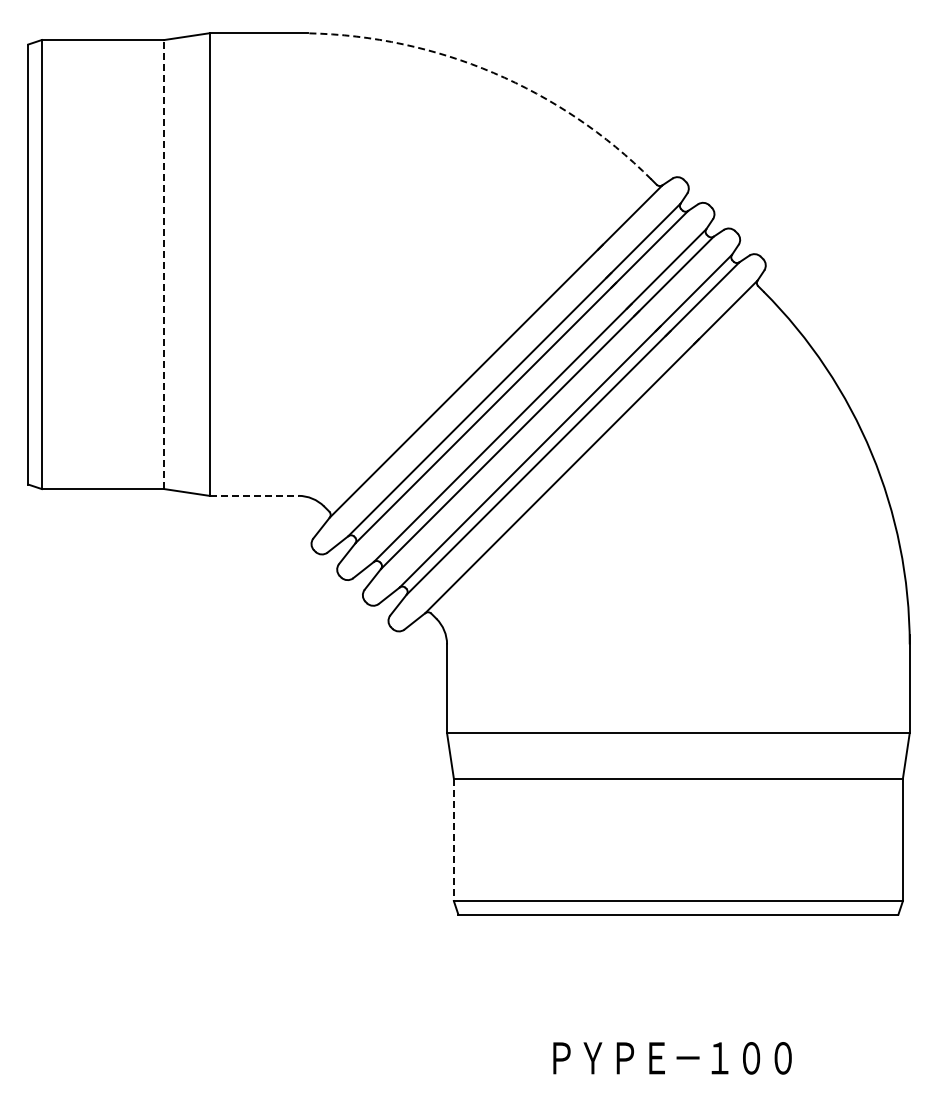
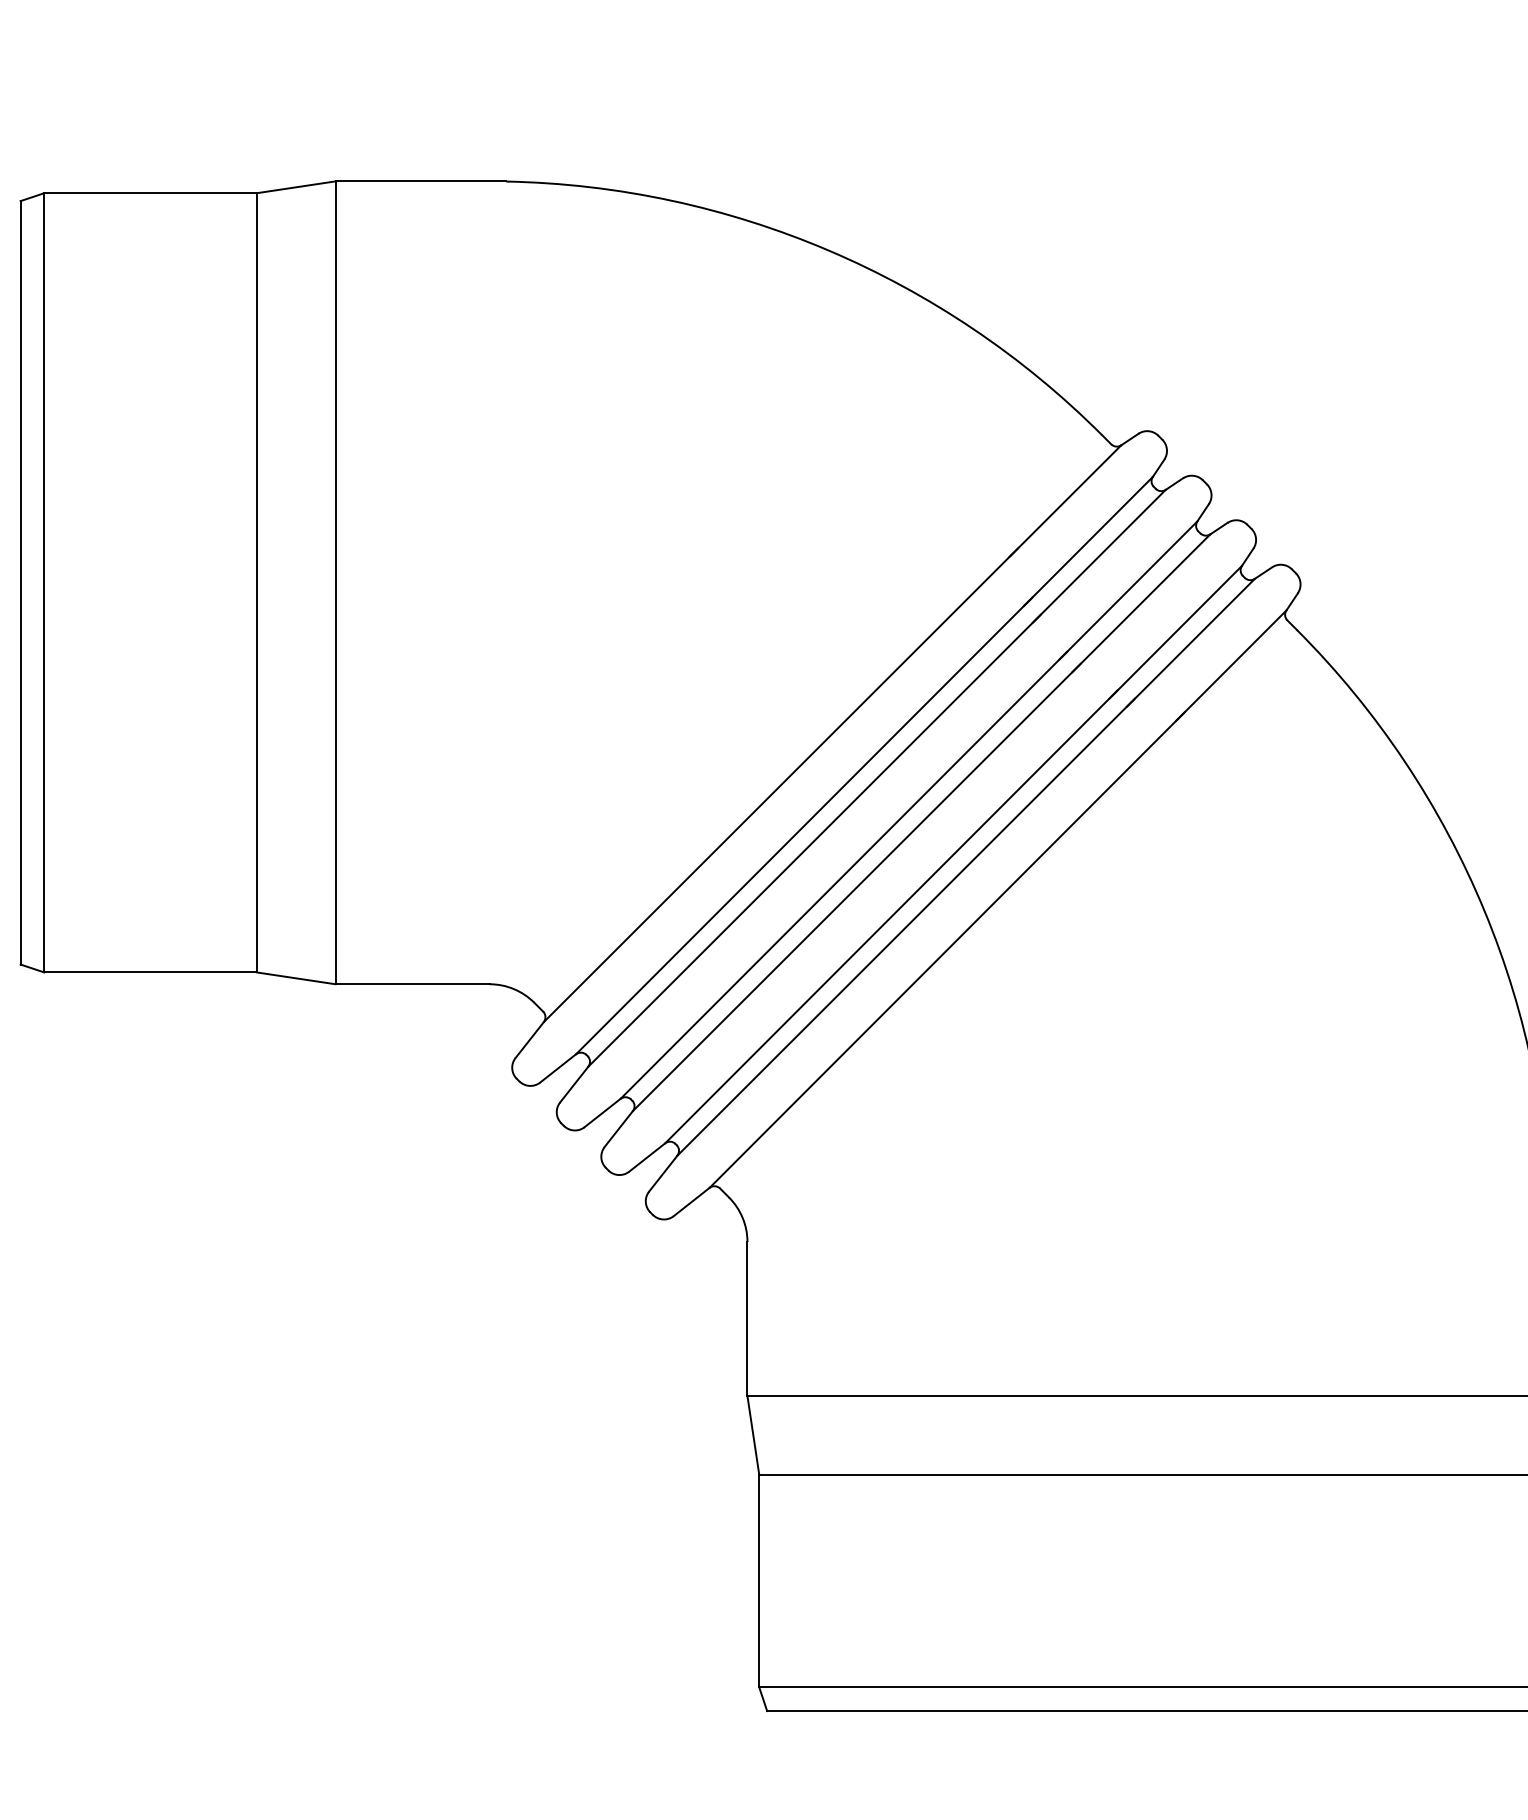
arc: (493, 73) -> (828, 251), dashed -> solid
line: (164, 264) -> (257, 582), dashed -> solid
line: (254, 495) -> (413, 983), dashed -> solid
line: (453, 840) -> (758, 1582), dashed -> solid

